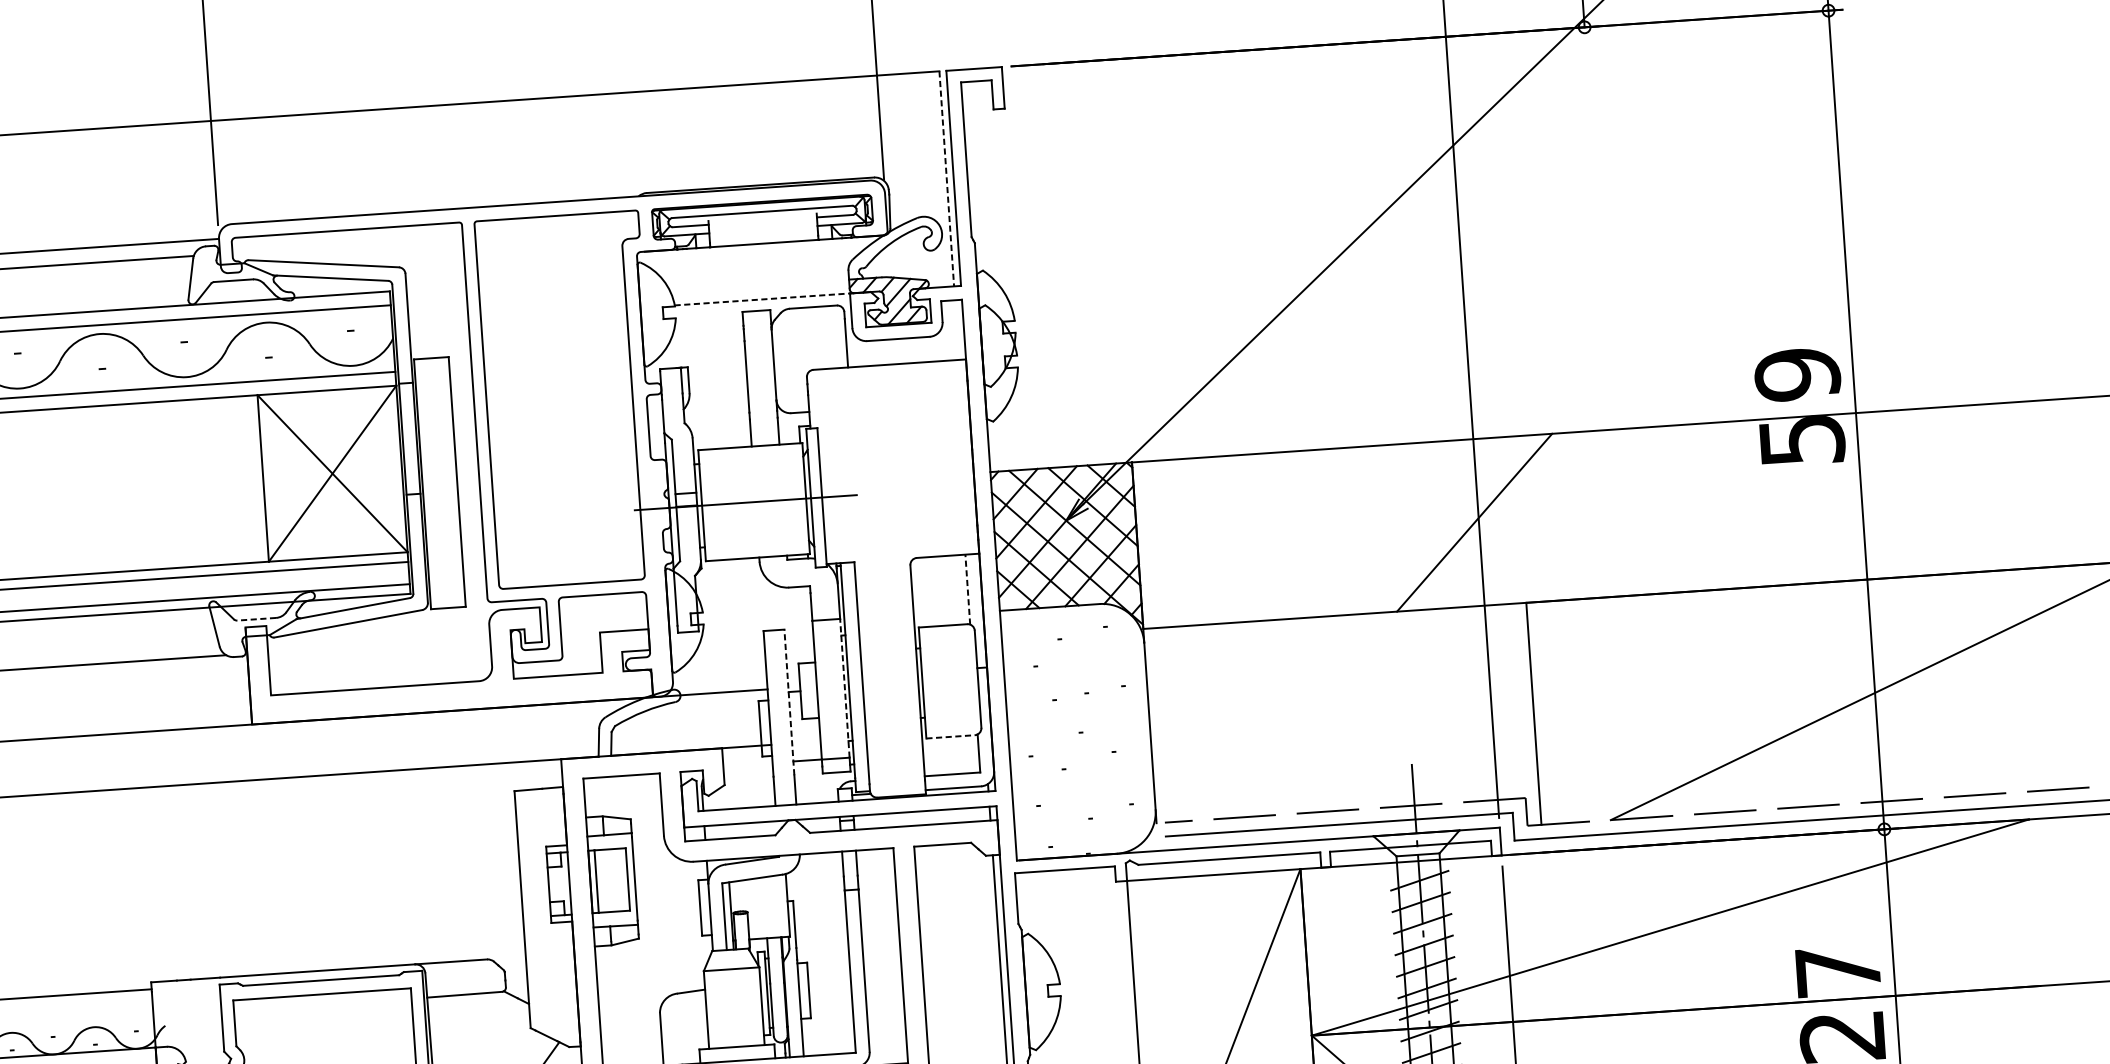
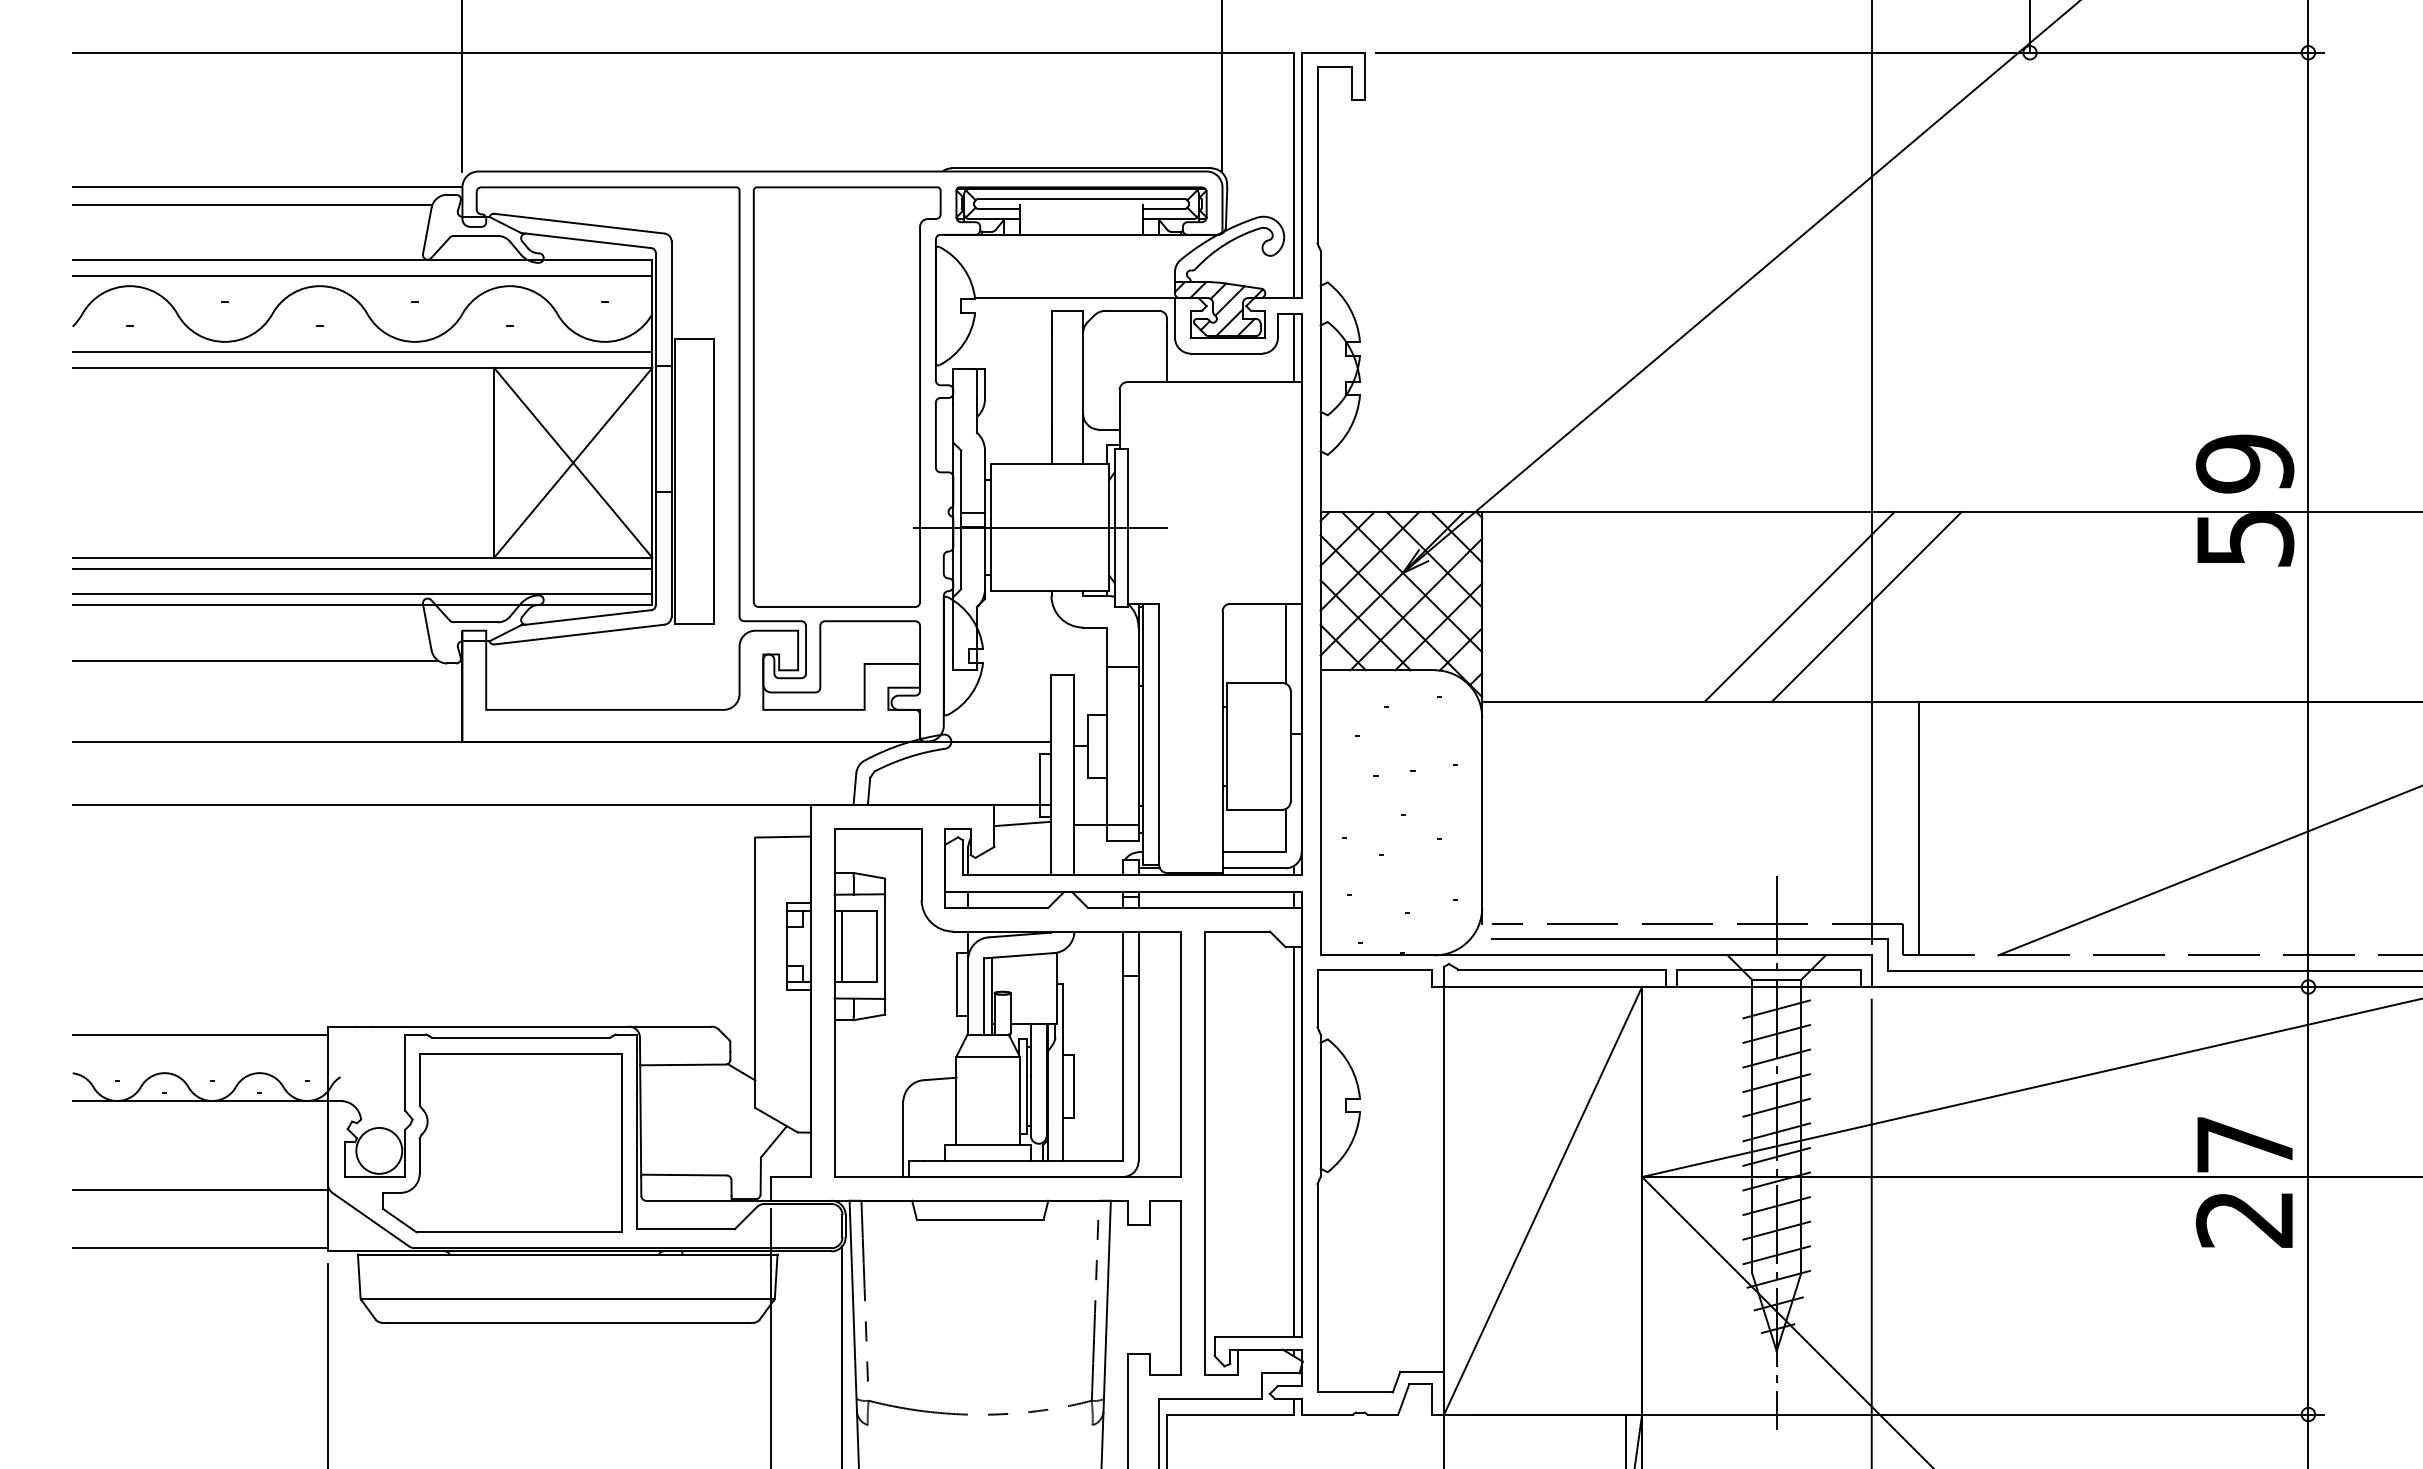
line: (946, 178) -> (1293, 175), dashed -> solid
line: (763, 299) -> (1076, 298), dashed -> solid
line: (956, 330) -> (1293, 348), added
line: (1415, 526) -> (1799, 606), added
line: (967, 589) -> (1285, 643), dashed -> solid
line: (256, 619) -> (475, 622), dashed -> solid
line: (844, 687) -> (1138, 745), dashed -> solid
line: (789, 701) -> (1074, 757), dashed -> solid
line: (950, 736) -> (1254, 809), dashed -> solid
line: (747, 762) -> (1022, 823), added

